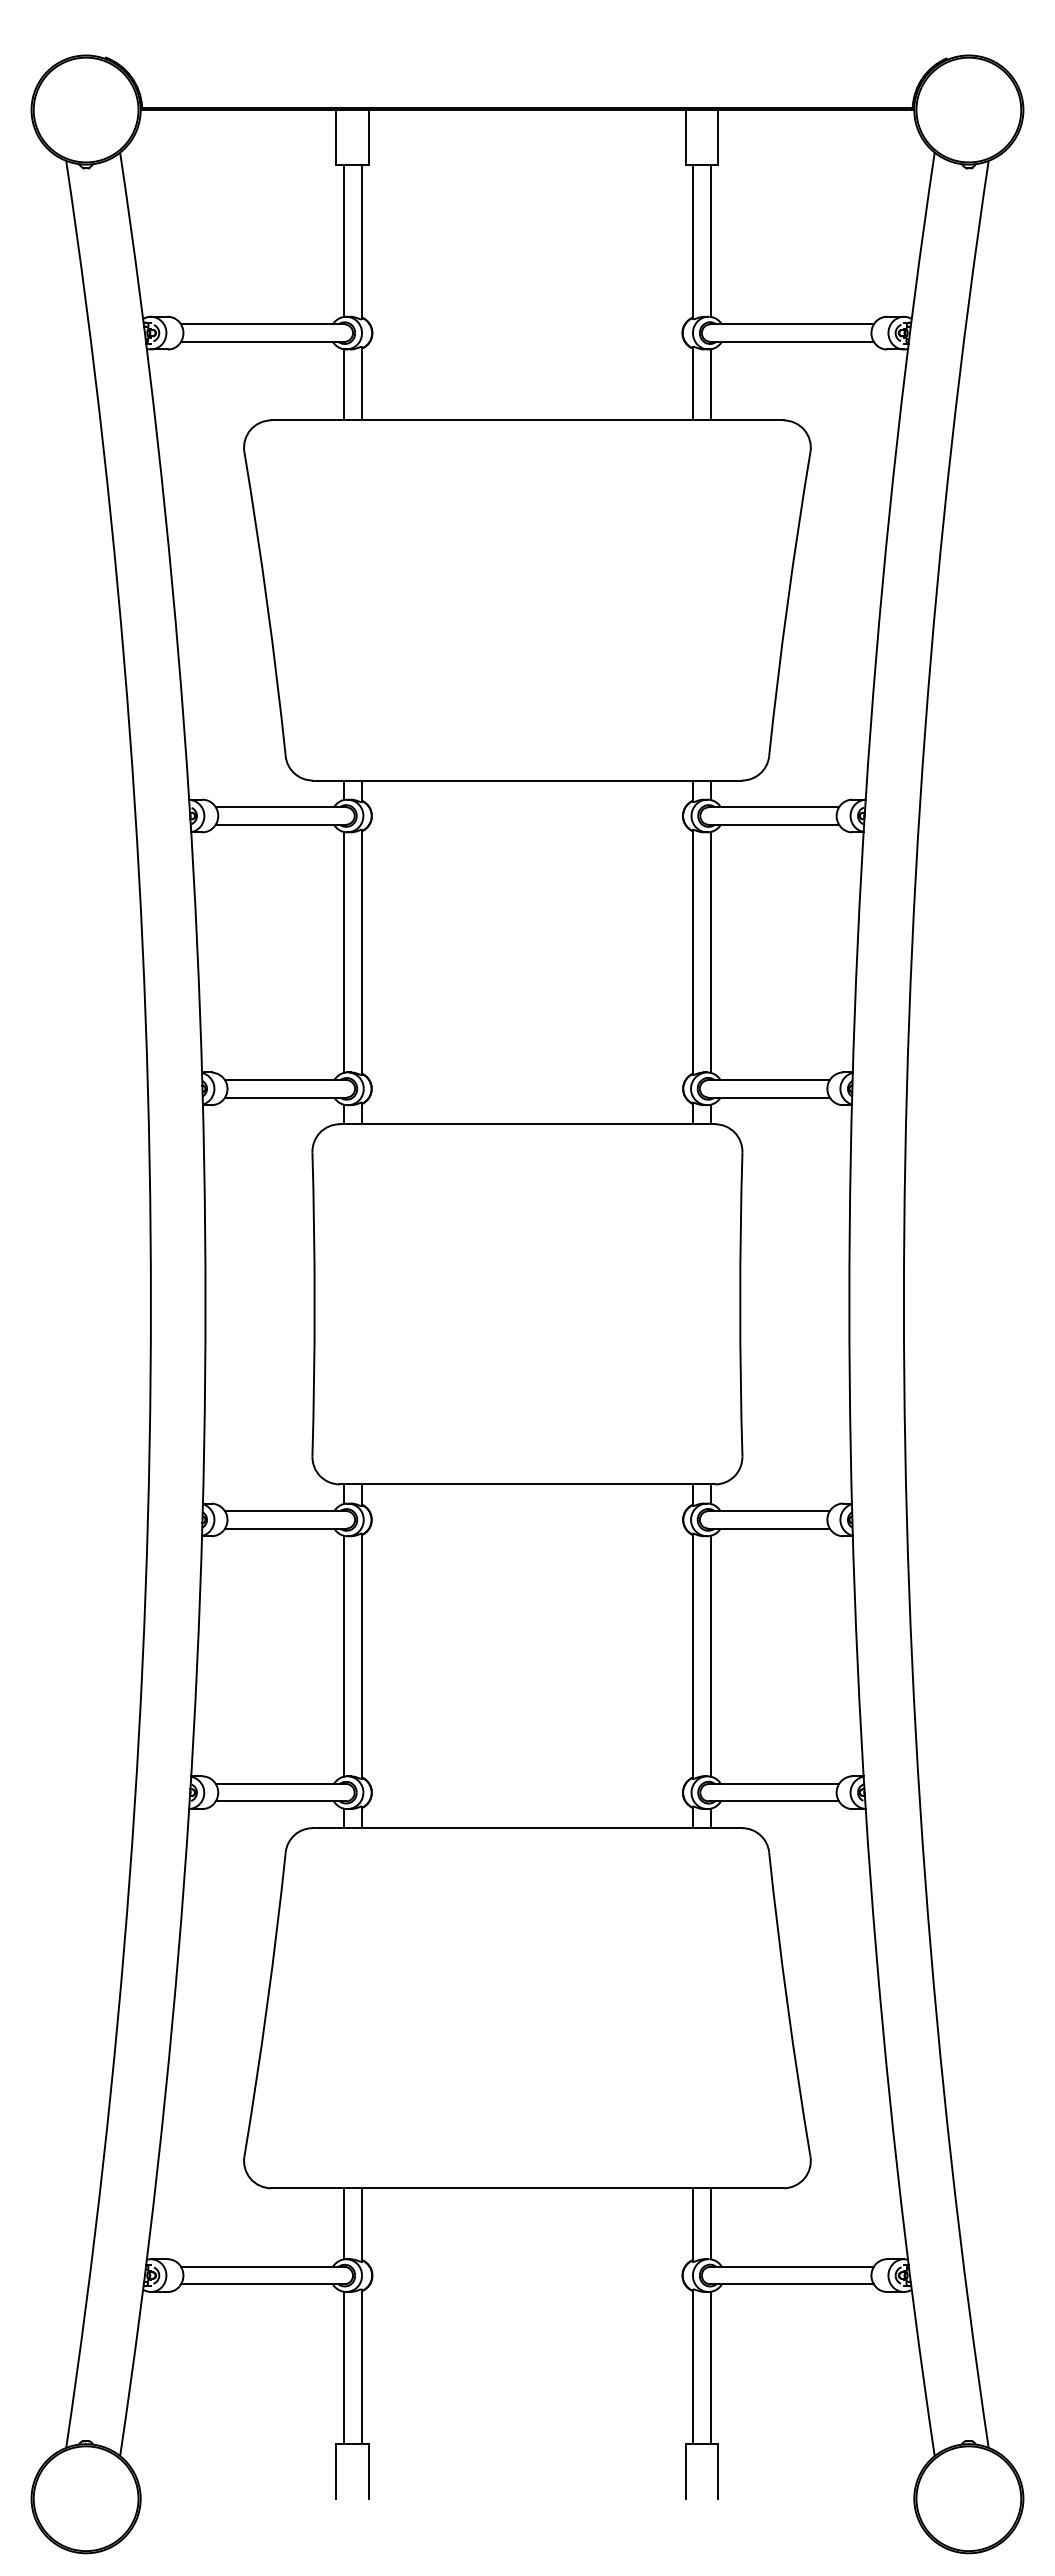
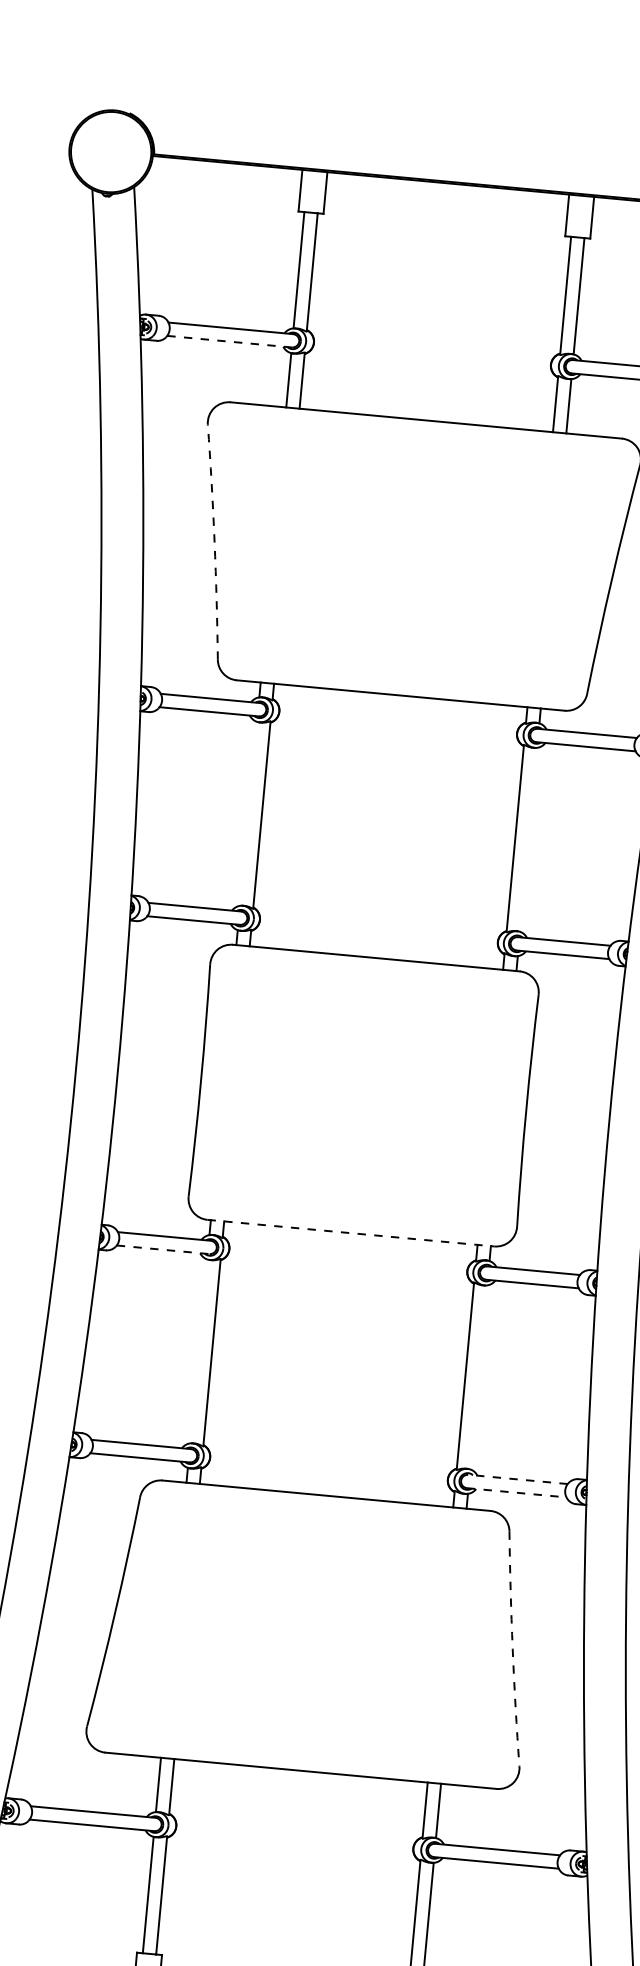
line: (262, 341) -> (229, 341), solid -> dashed
arc: (267, 603) -> (214, 541), solid -> dashed
line: (344, 951) -> (248, 813), removed
line: (710, 951) -> (528, 839), removed
line: (527, 1484) -> (350, 1233), solid -> dashed
line: (285, 1528) -> (162, 1249), solid -> dashed
line: (344, 1655) -> (199, 1350), removed
line: (710, 1655) -> (478, 1376), removed
line: (773, 1783) -> (517, 1479), solid -> dashed
line: (774, 1801) -> (517, 1492), solid -> dashed
arc: (787, 2004) -> (512, 1648), solid -> dashed

